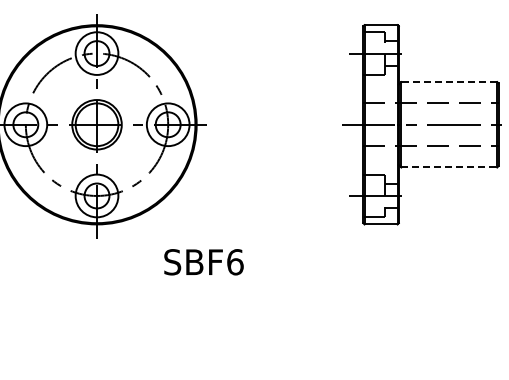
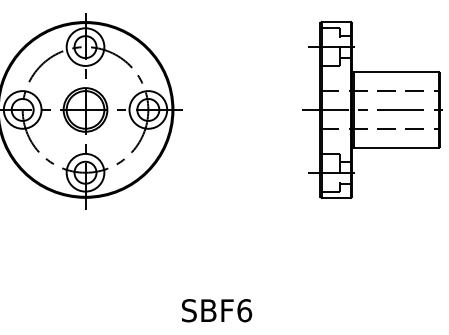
line: (449, 82) -> (396, 72), dashed -> solid
line: (449, 167) -> (396, 147), dashed -> solid
text: (203, 262) -> (216, 310), moved

